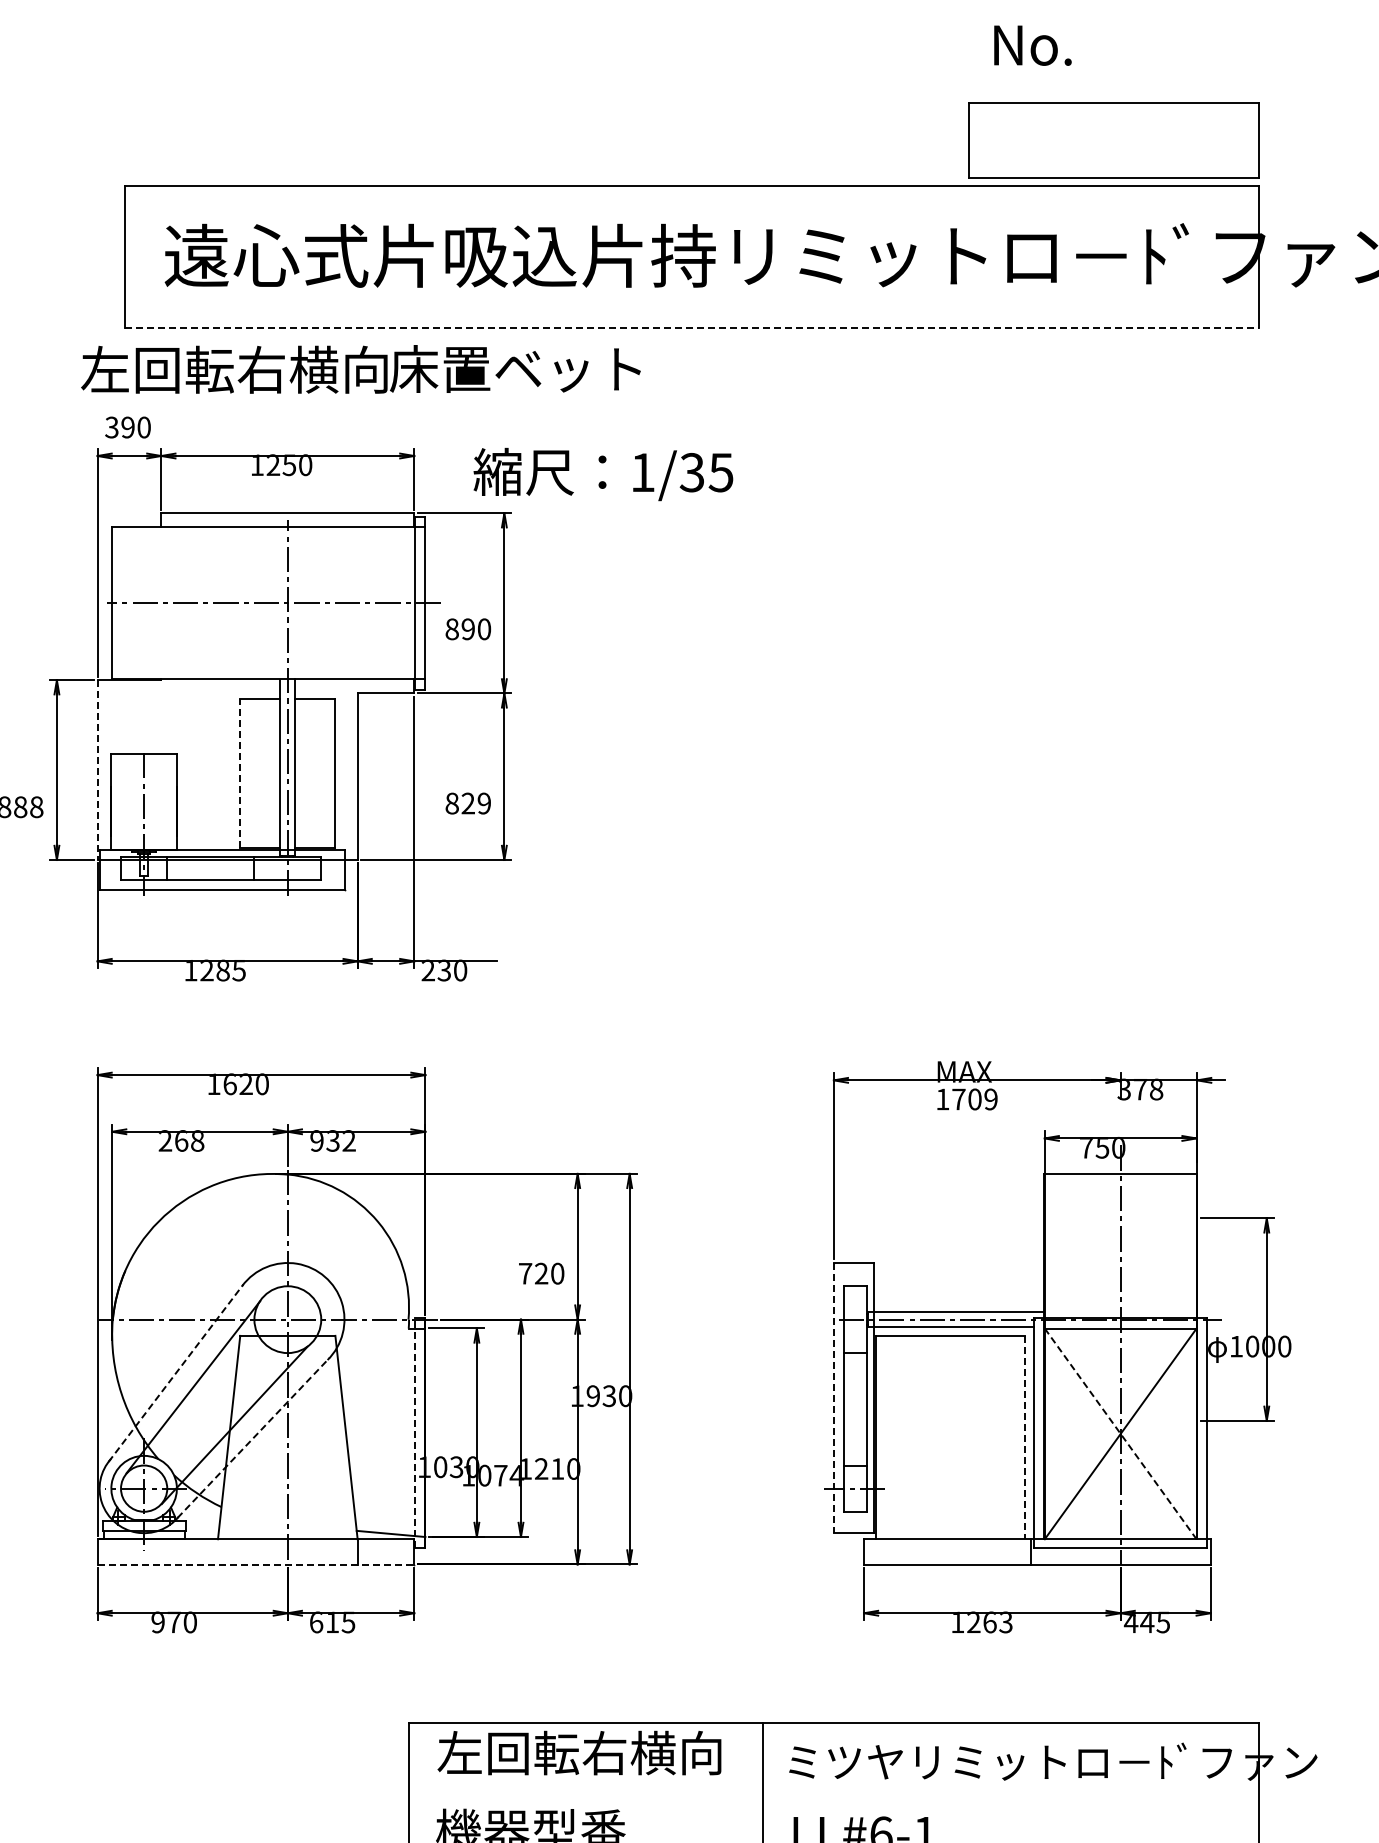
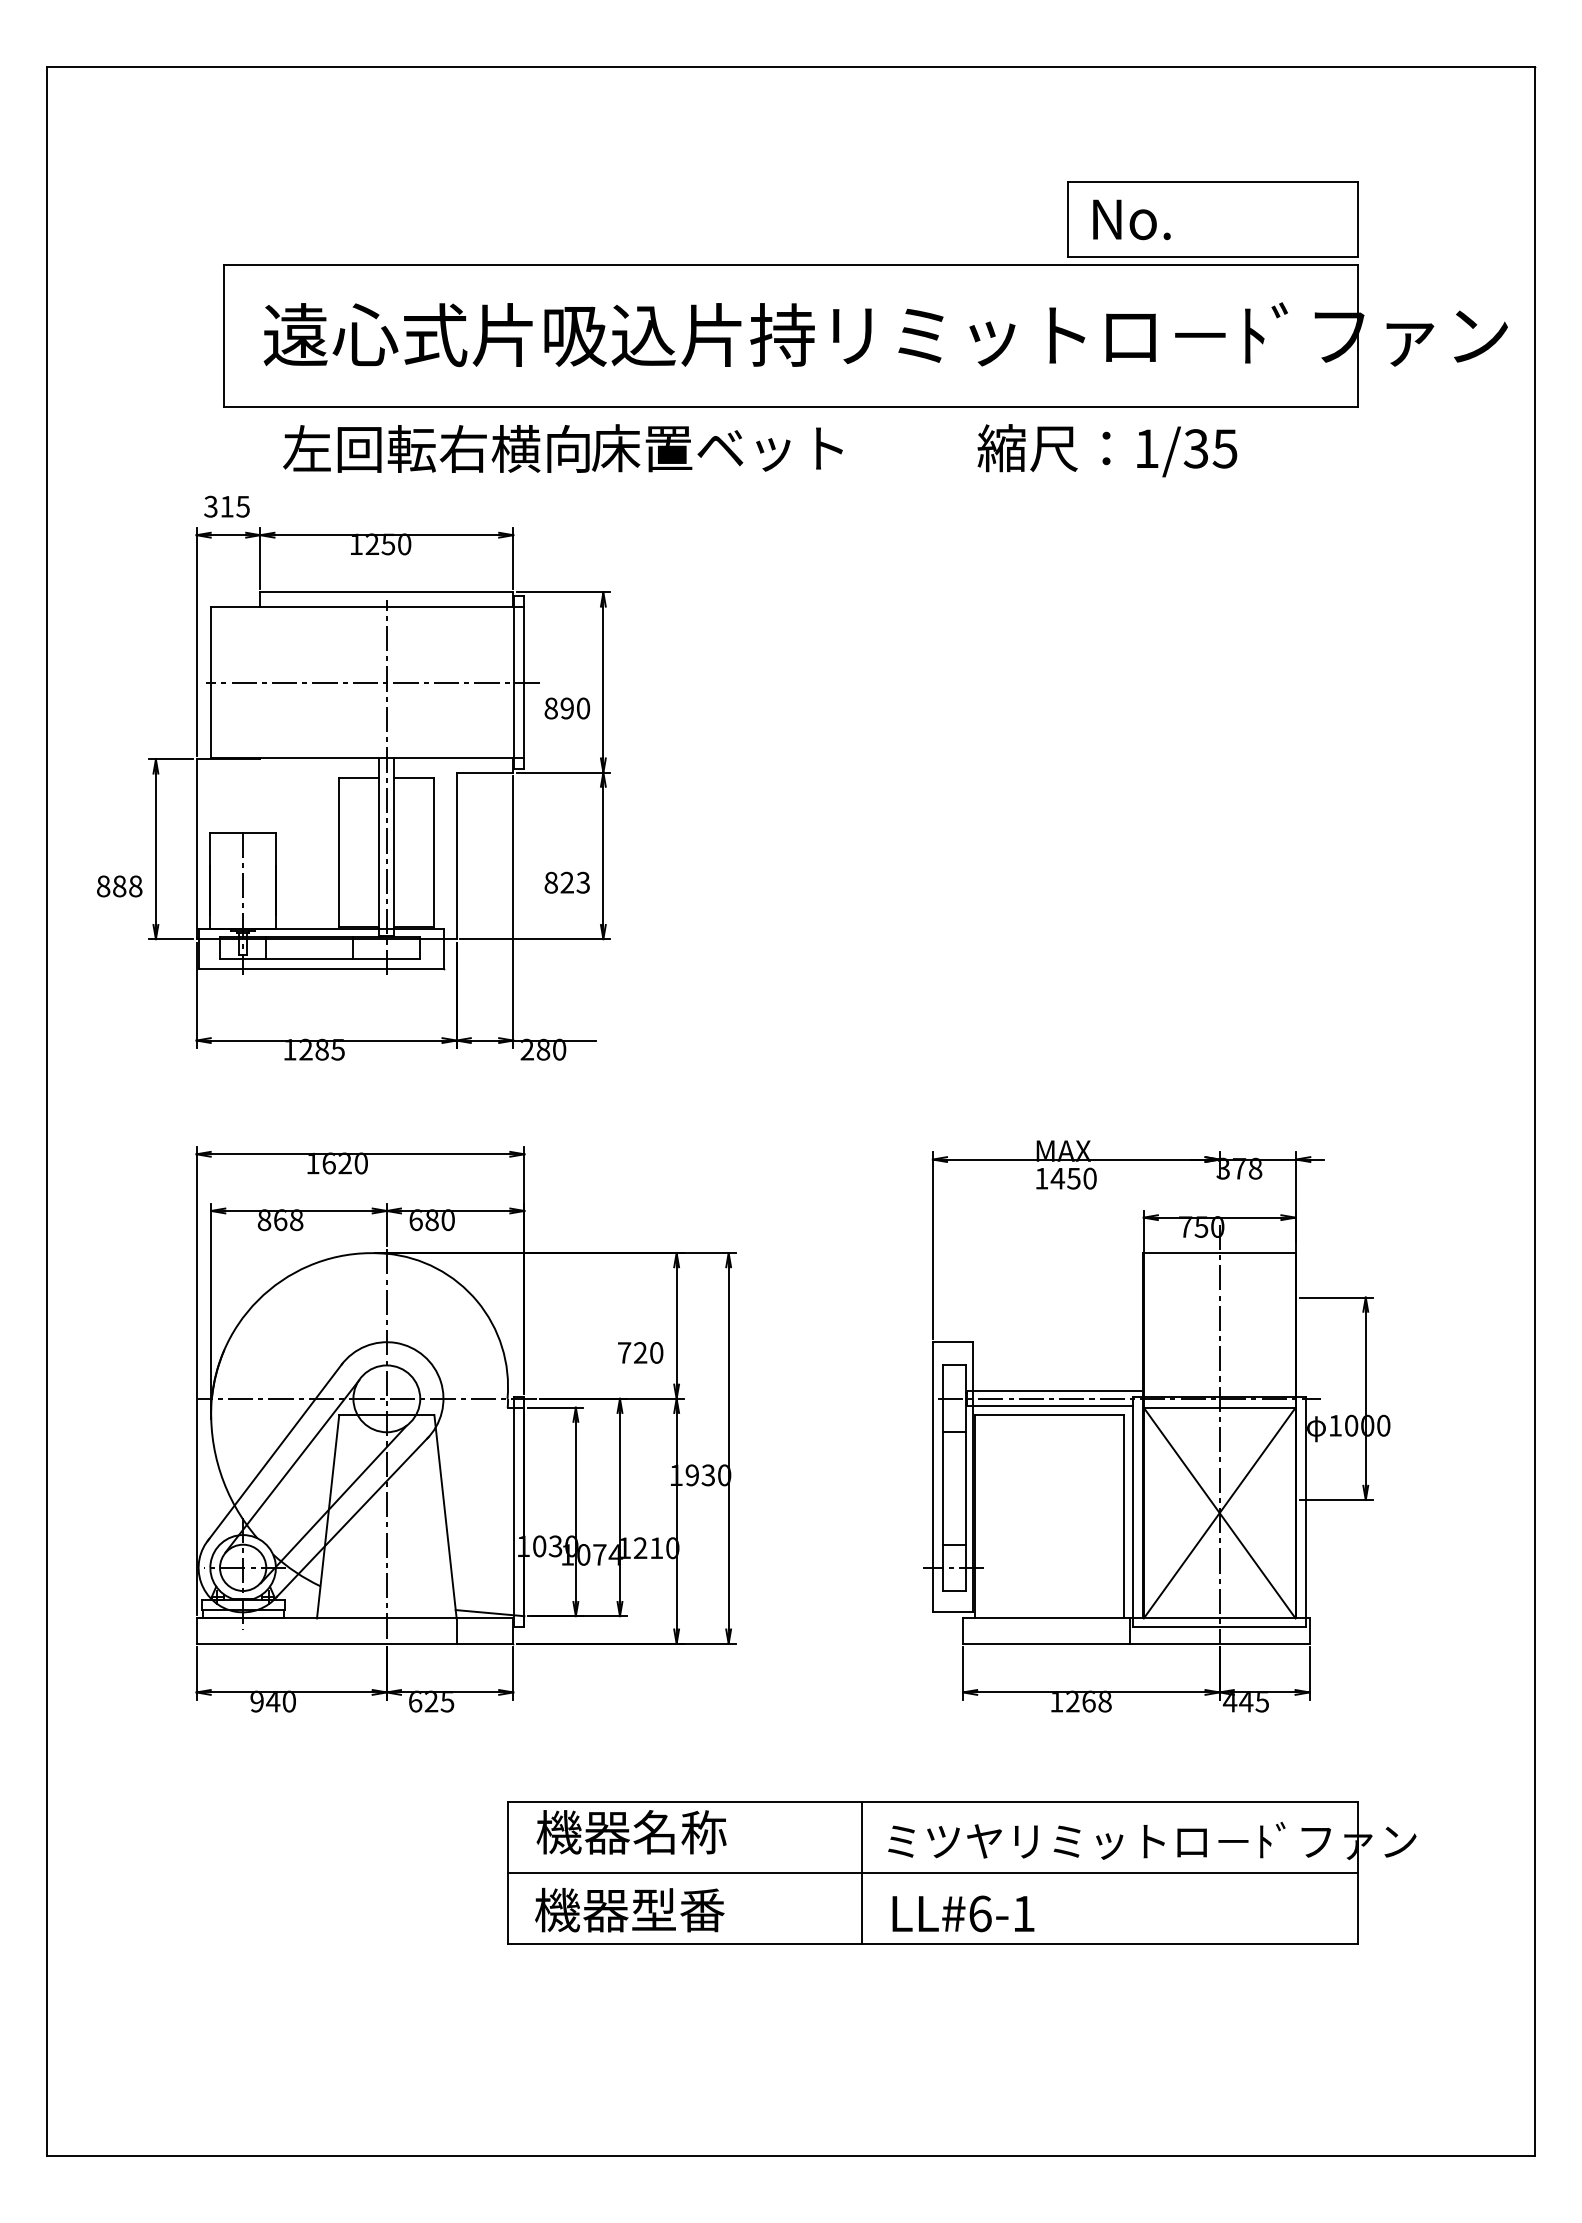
text: (1032, 45) -> (1131, 219), moved
line: (692, 328) -> (791, 407), dashed -> solid
text: (360, 369) -> (562, 448), moved
text: (135, 427) -> (234, 506), 390 -> 315
text: (603, 474) -> (1107, 450), moved
line: (97, 770) -> (196, 849), dashed -> solid
line: (240, 773) -> (339, 852), dashed -> solid
text: (483, 803) -> (582, 882), 829 -> 823
text: (444, 970) -> (543, 1049), 230 -> 280
text: (974, 1099) -> (1073, 1178), 1709 -> 1450
text: (165, 1141) -> (264, 1220), 268 -> 868
text: (332, 1141) -> (431, 1220), 932 -> 680
line: (176, 1373) -> (275, 1452), dashed -> solid
line: (833, 1398) -> (932, 1477), dashed -> solid
line: (415, 1432) -> (514, 1511), dashed -> solid
line: (1120, 1434) -> (1219, 1513), dashed -> solid
line: (253, 1437) -> (352, 1516), dashed -> solid
line: (1024, 1437) -> (1123, 1516), dashed -> solid
line: (256, 1564) -> (355, 1643), dashed -> solid
text: (332, 1622) -> (431, 1701), 615 -> 625
text: (1005, 1622) -> (1104, 1701), 1263 -> 1268
text: (173, 1623) -> (272, 1702), 970 -> 940
text: (579, 1753) -> (678, 1832), 左回転右横向 -> 機器名称
line: (833, 1793) -> (932, 1872), added

